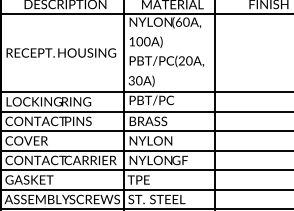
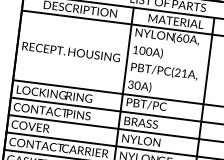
text: (189, 60) -> (184, 73), PBT/PC(20A, -> PBT/PC(21A,

